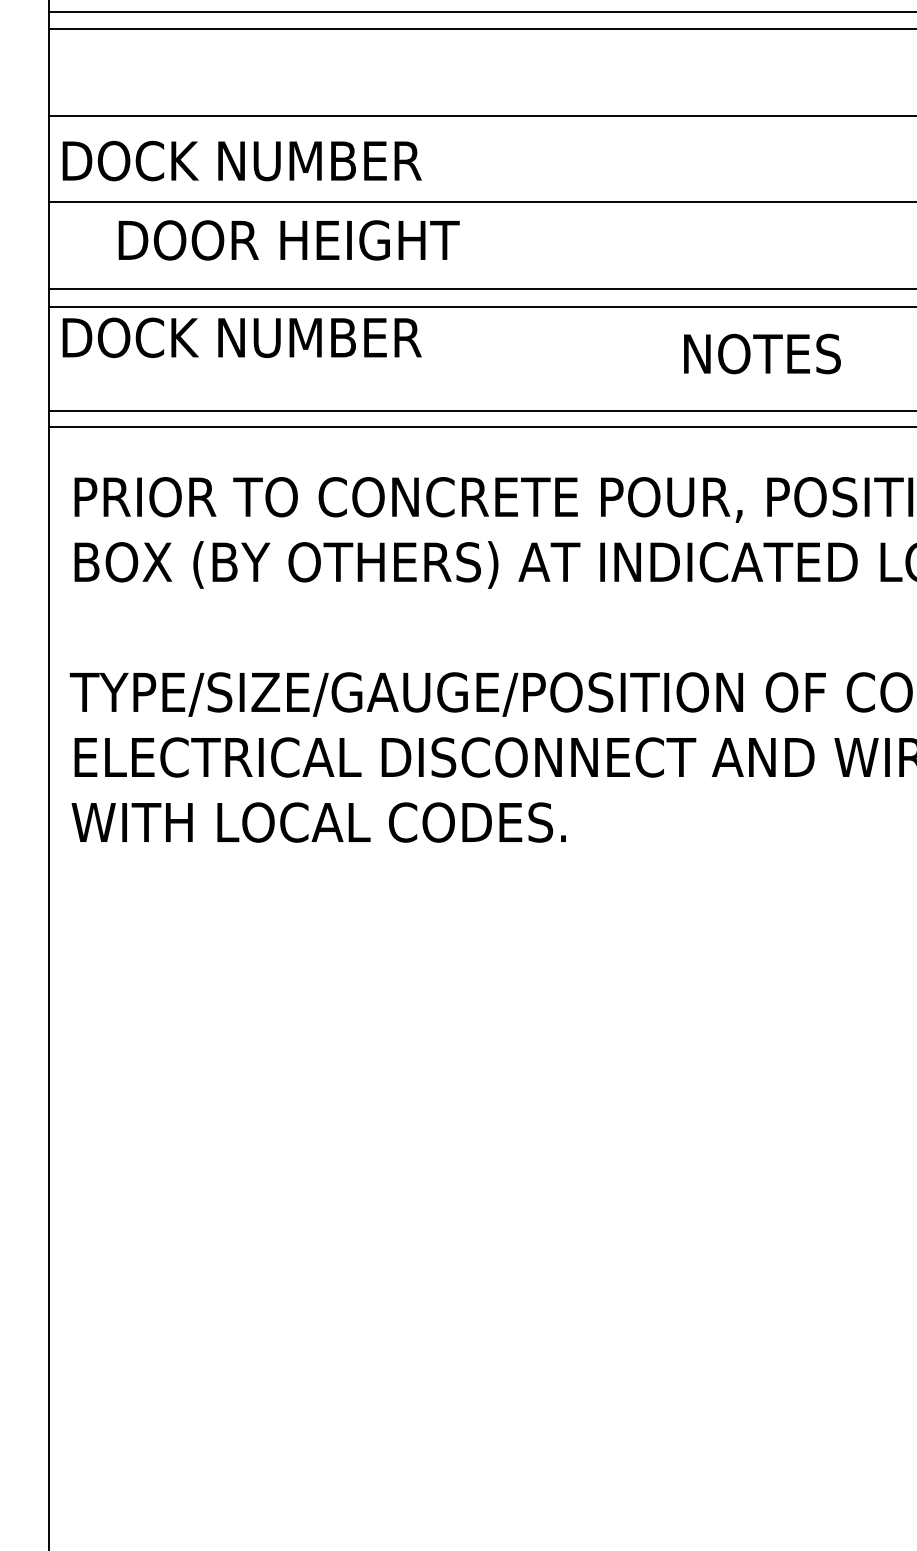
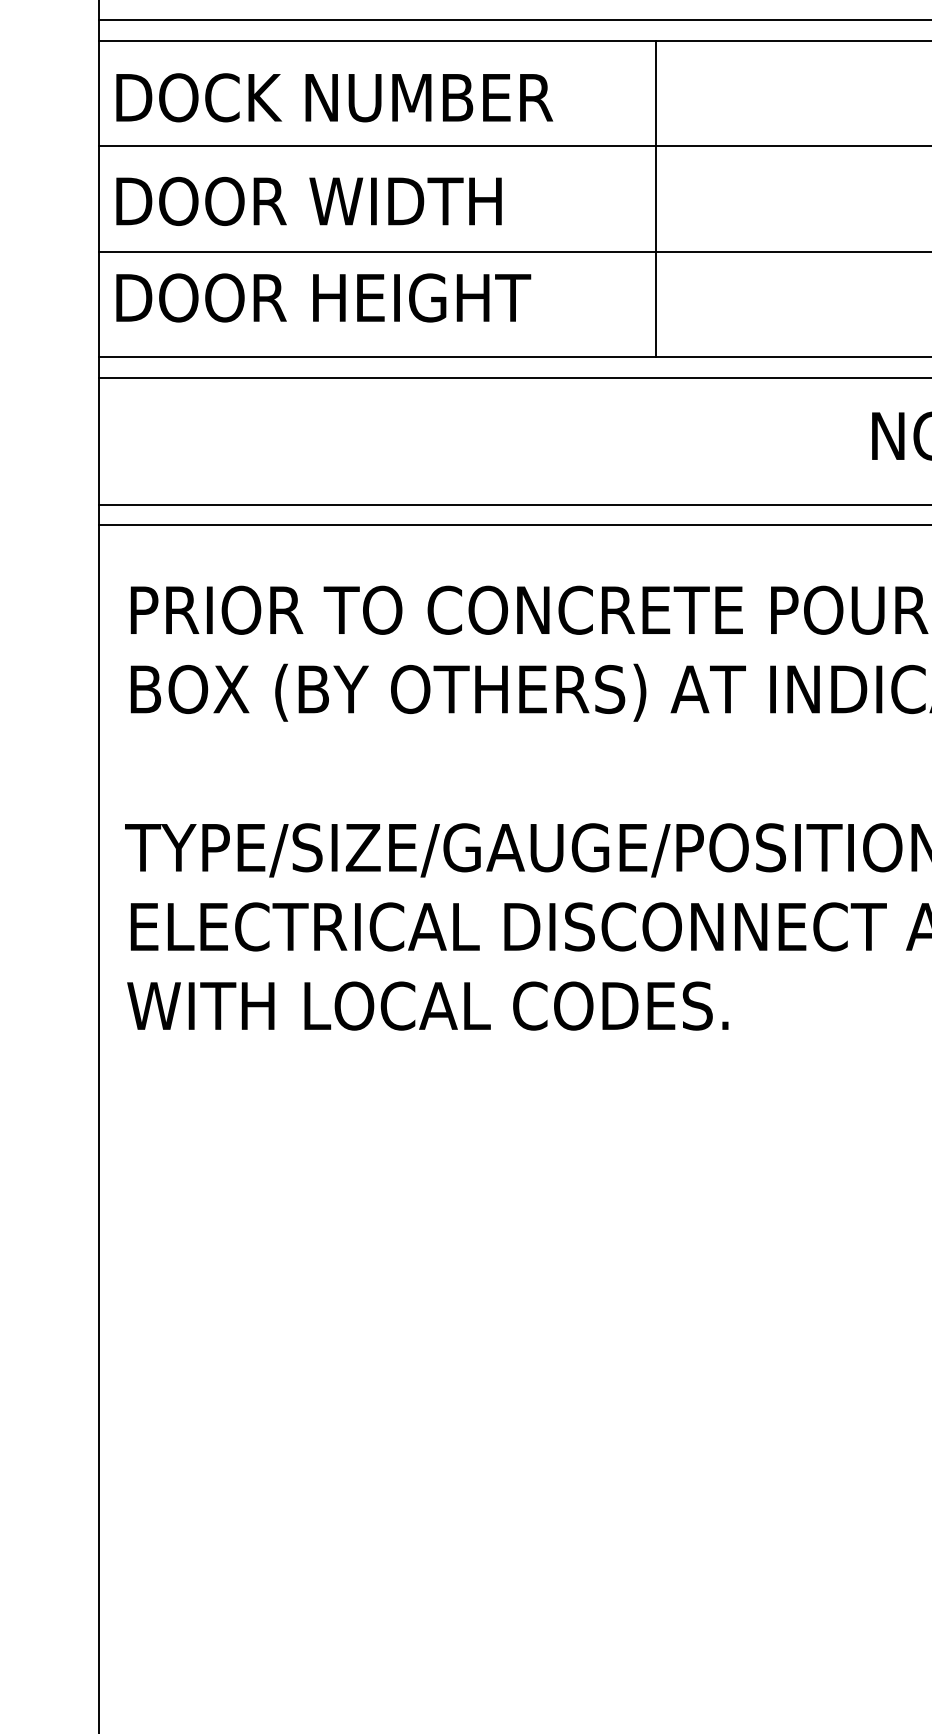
line: (506, 158) -> (656, 198), added
text: (281, 161) -> (382, 201), DOCK NUMBER -> DOOR WIDTH
text: (288, 240) -> (322, 298), moved
text: (241, 337) -> (333, 97), moved

